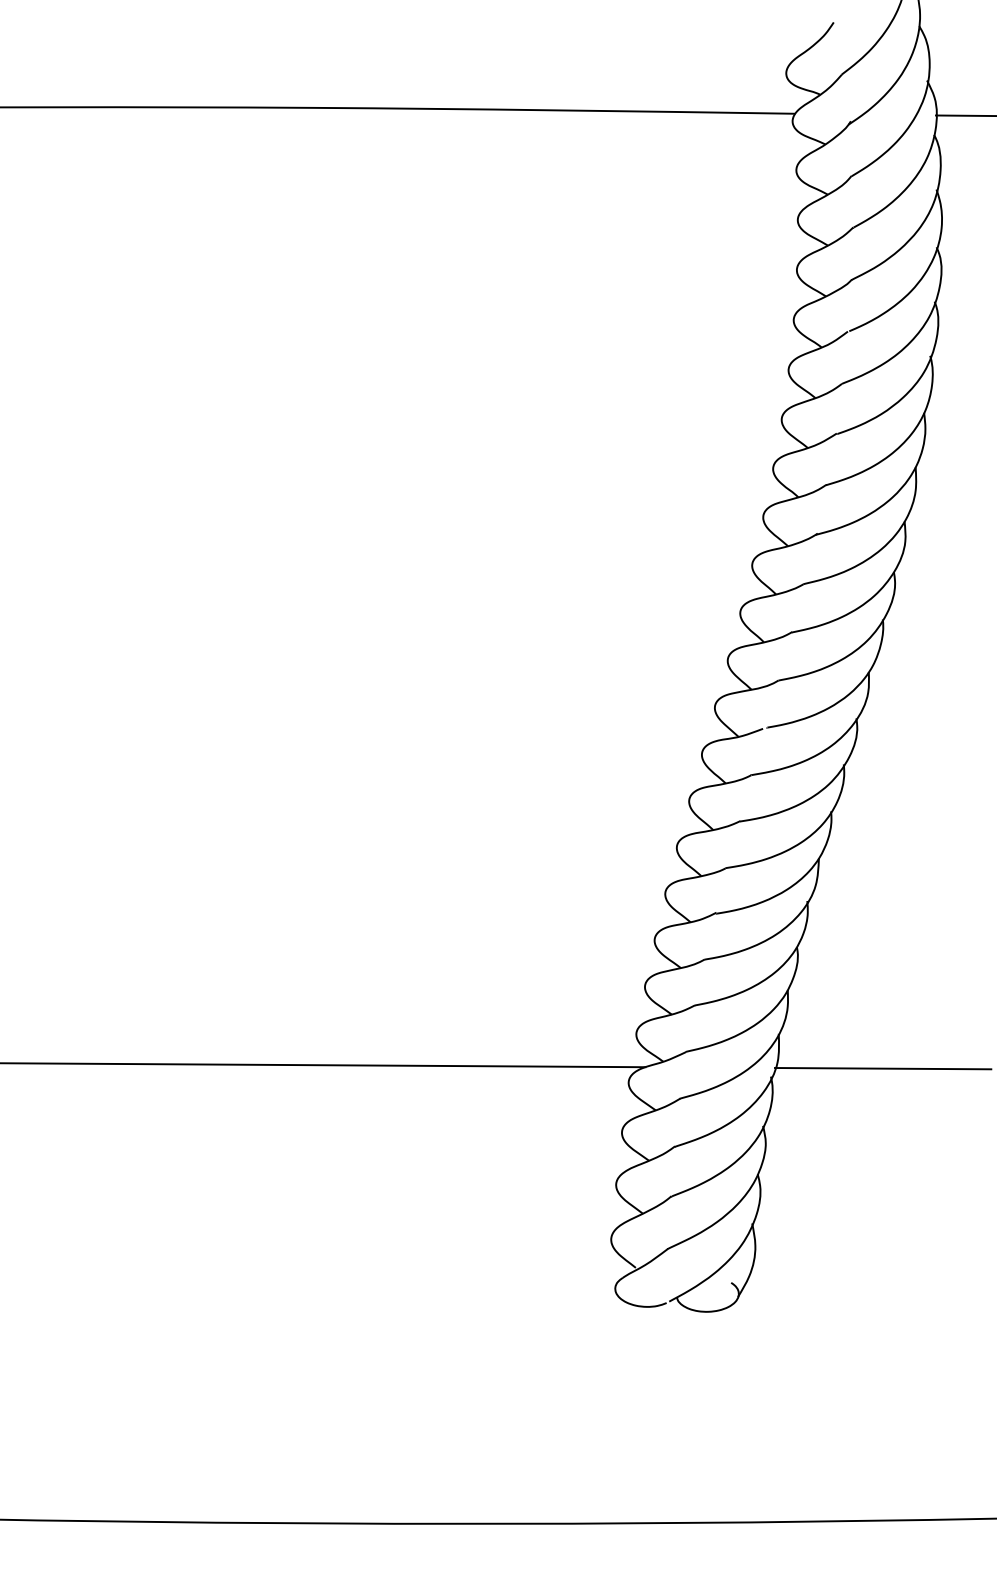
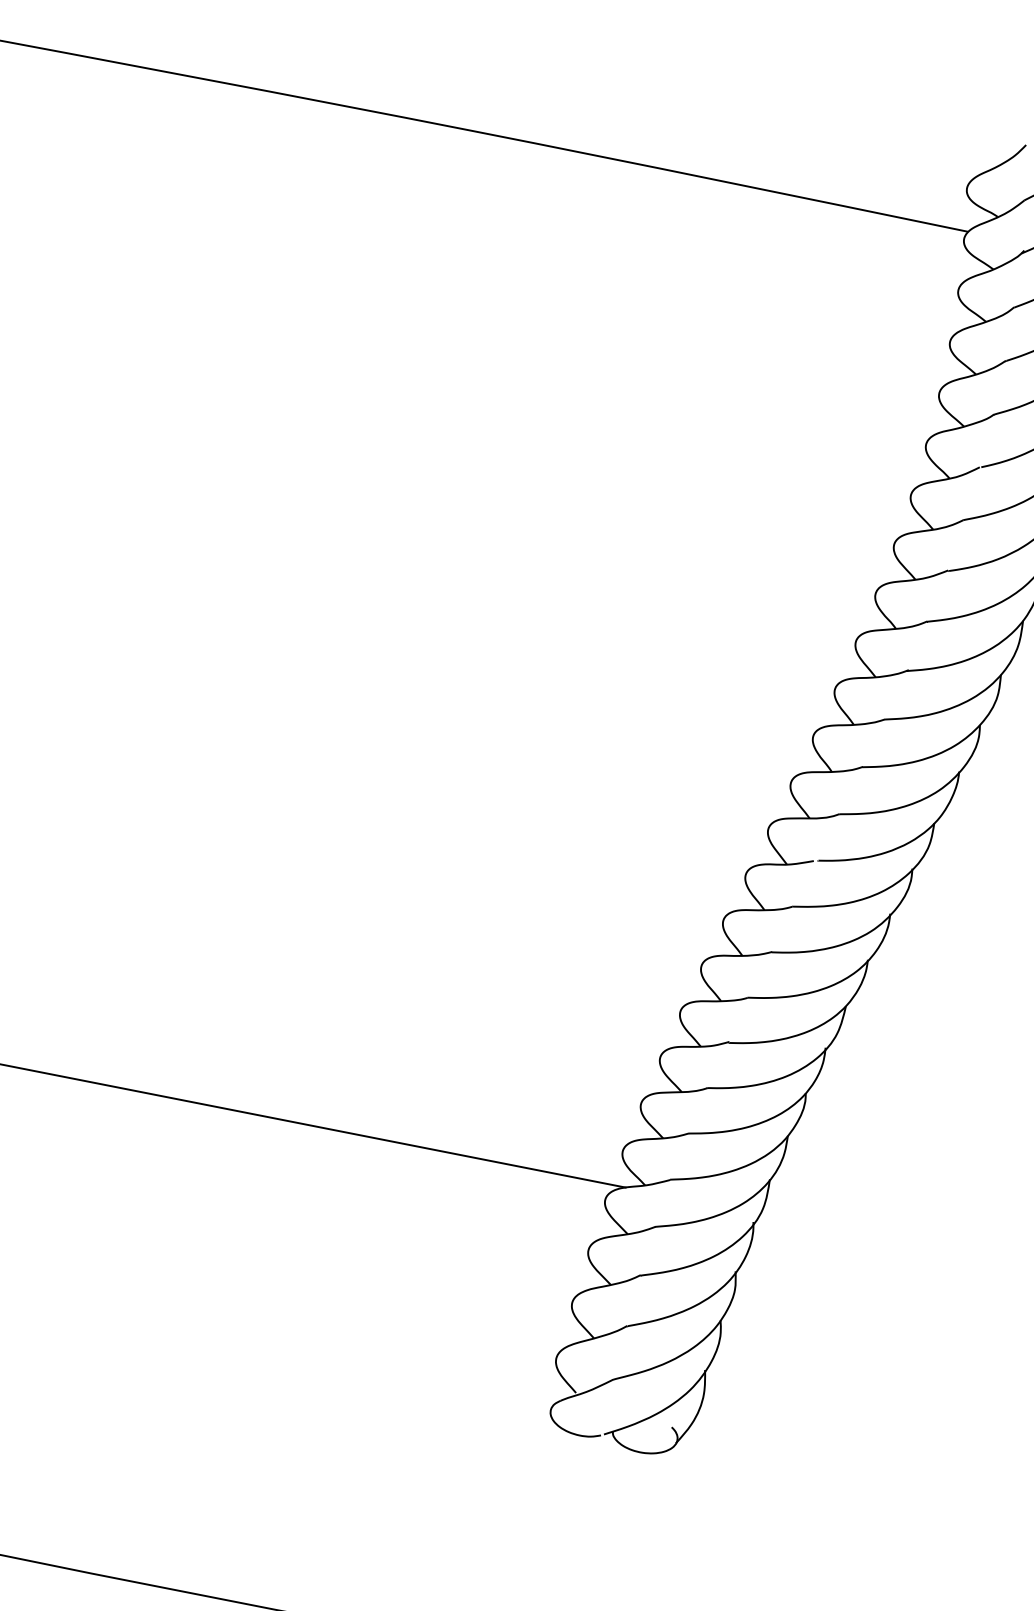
line: (882, 1068) -> (870, 1235), removed

